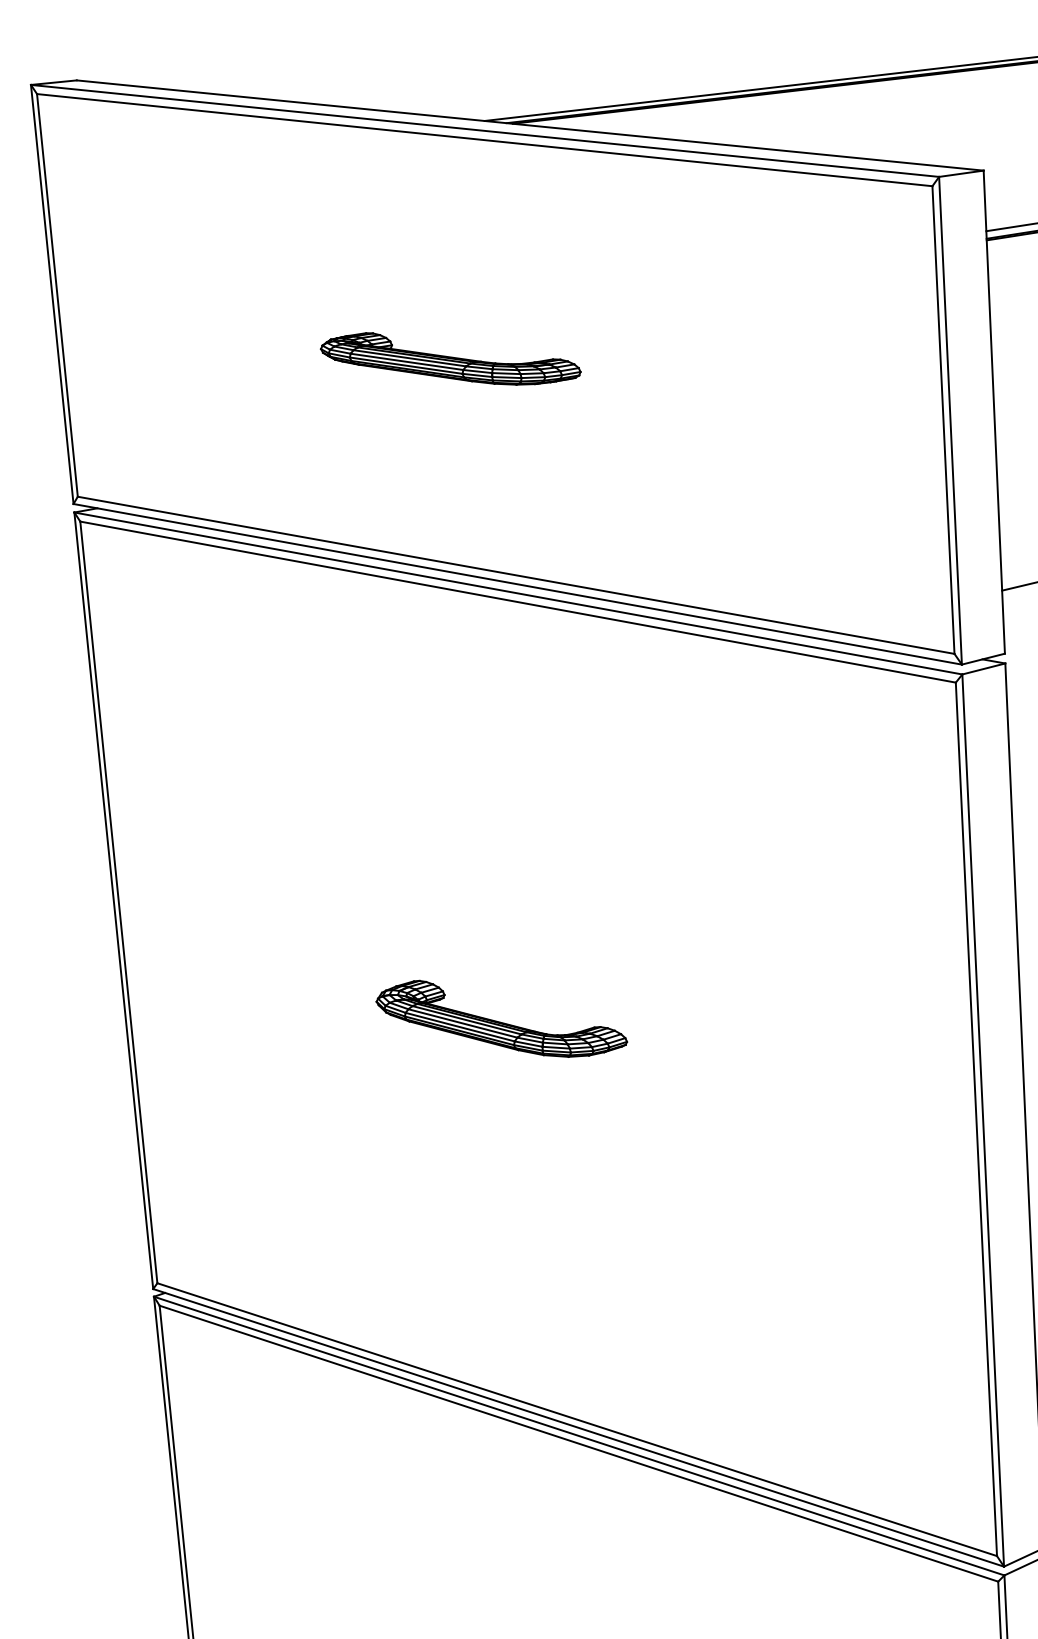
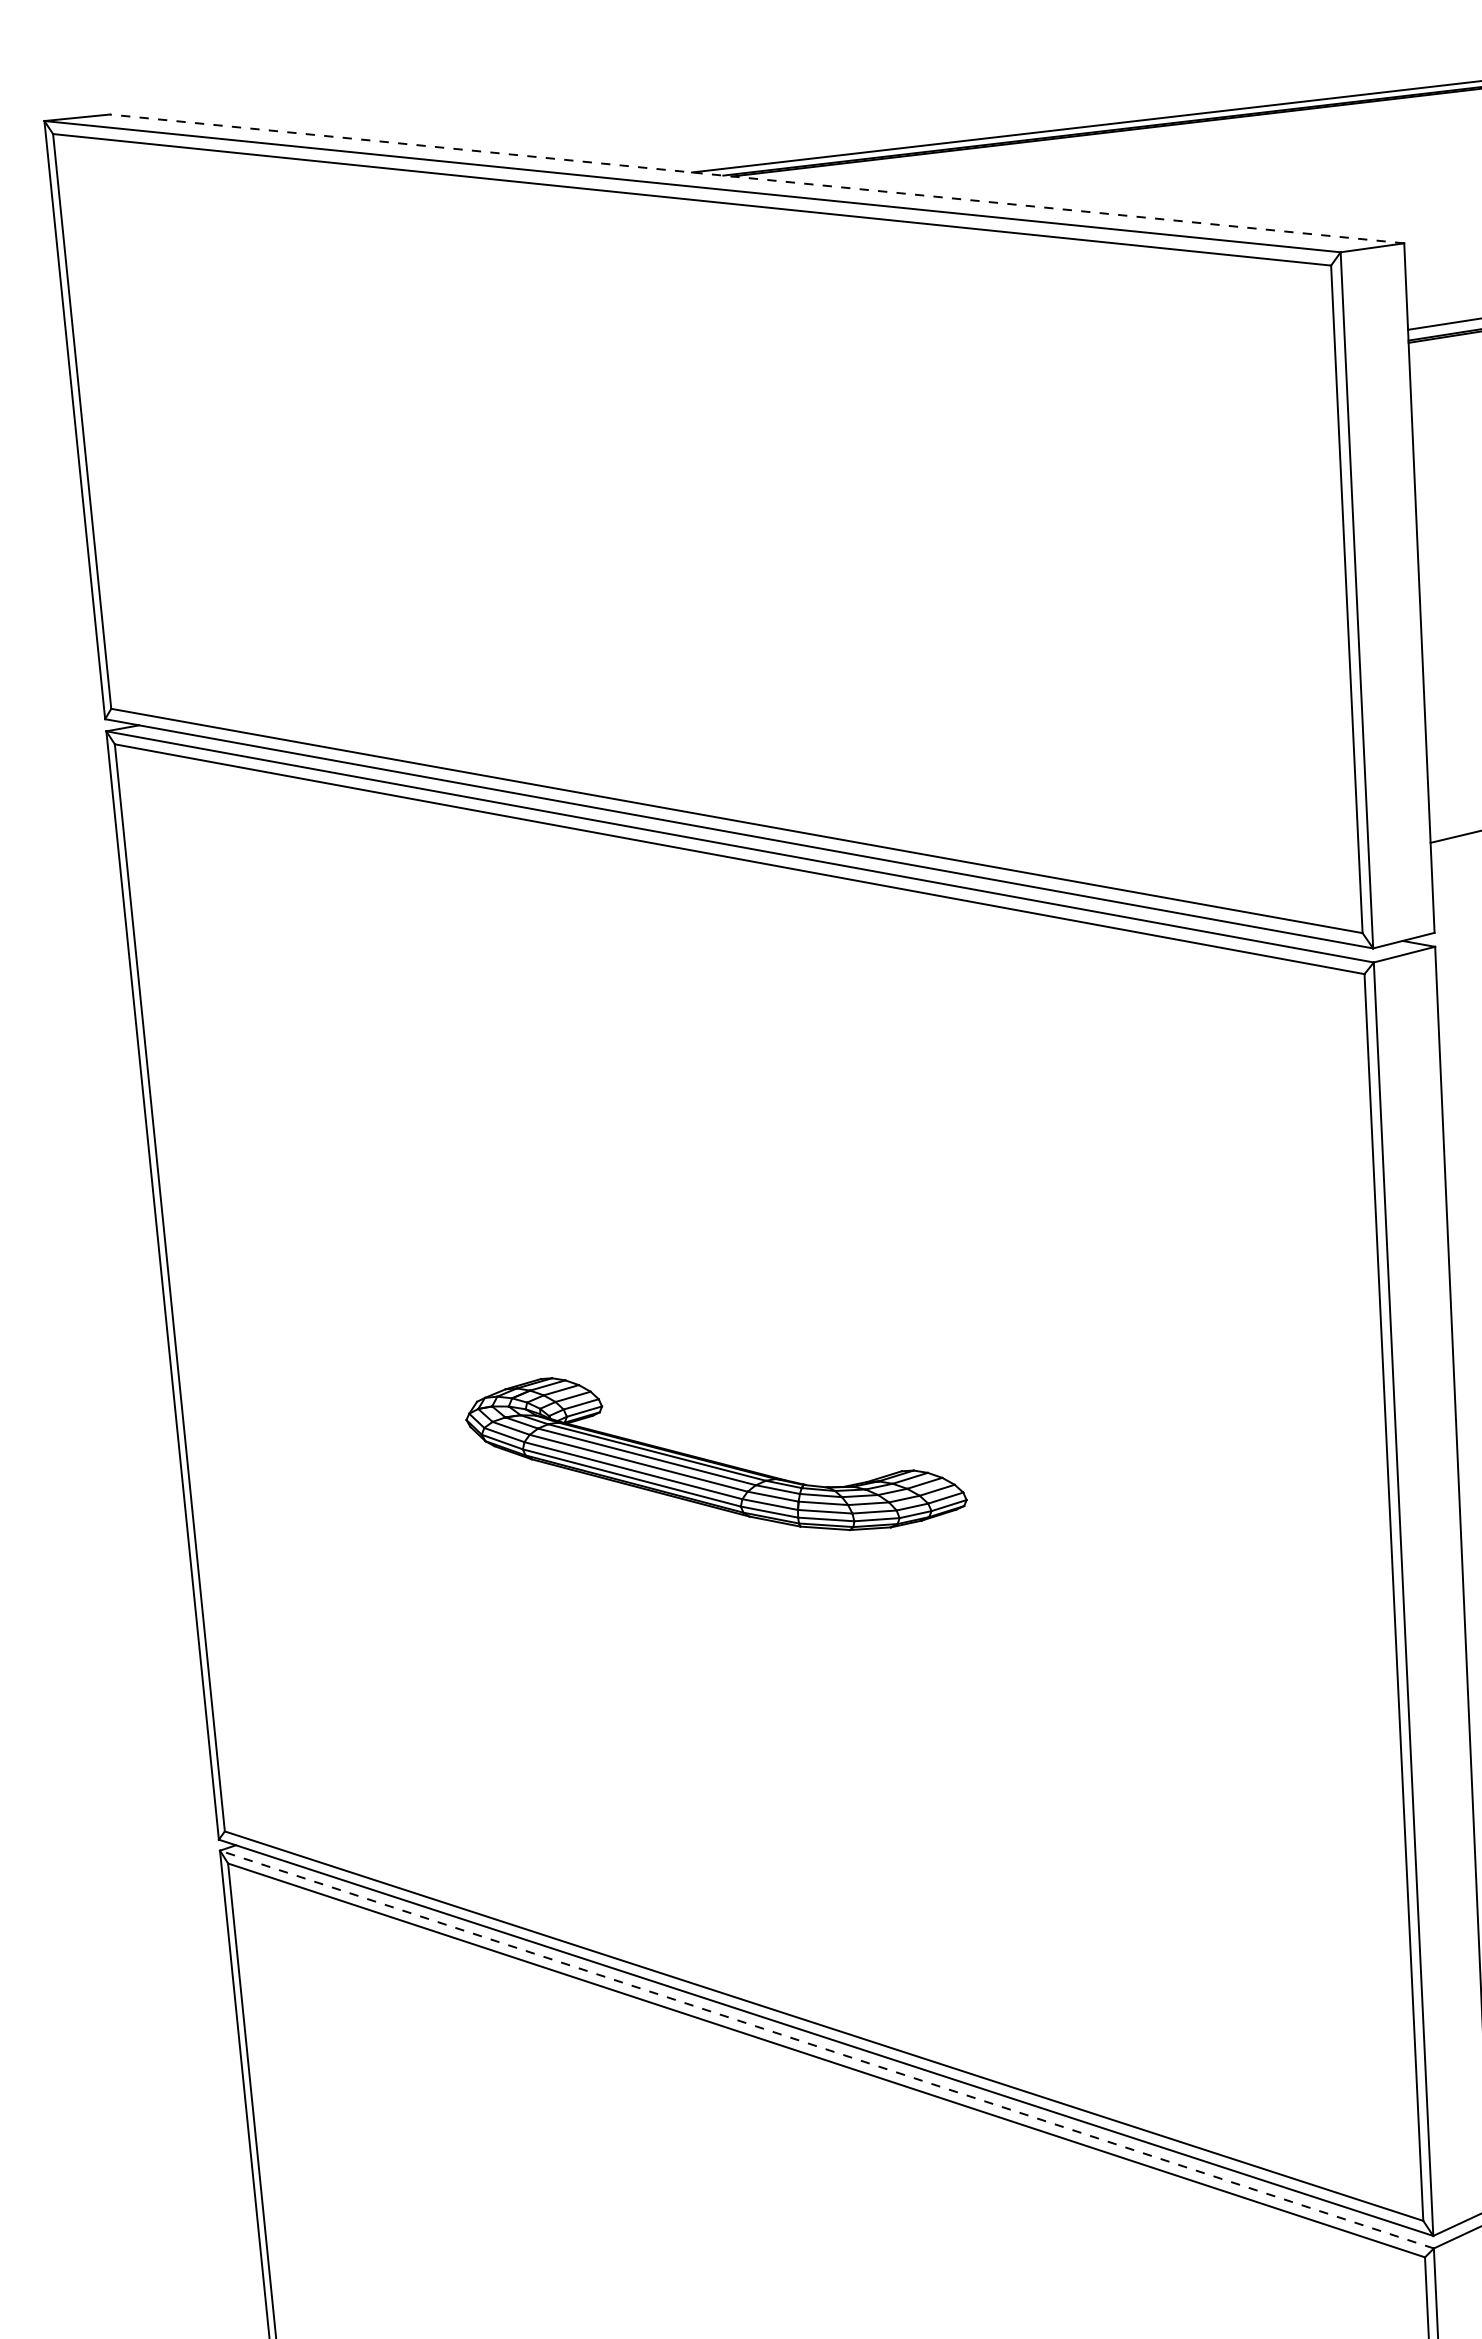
line: (529, 125) -> (756, 178), solid -> dashed
part: (450, 358) -> (643, 511), removed
part: (501, 1018) -> (716, 1453), size x1.4
line: (578, 1436) -> (826, 2049), solid -> dashed

